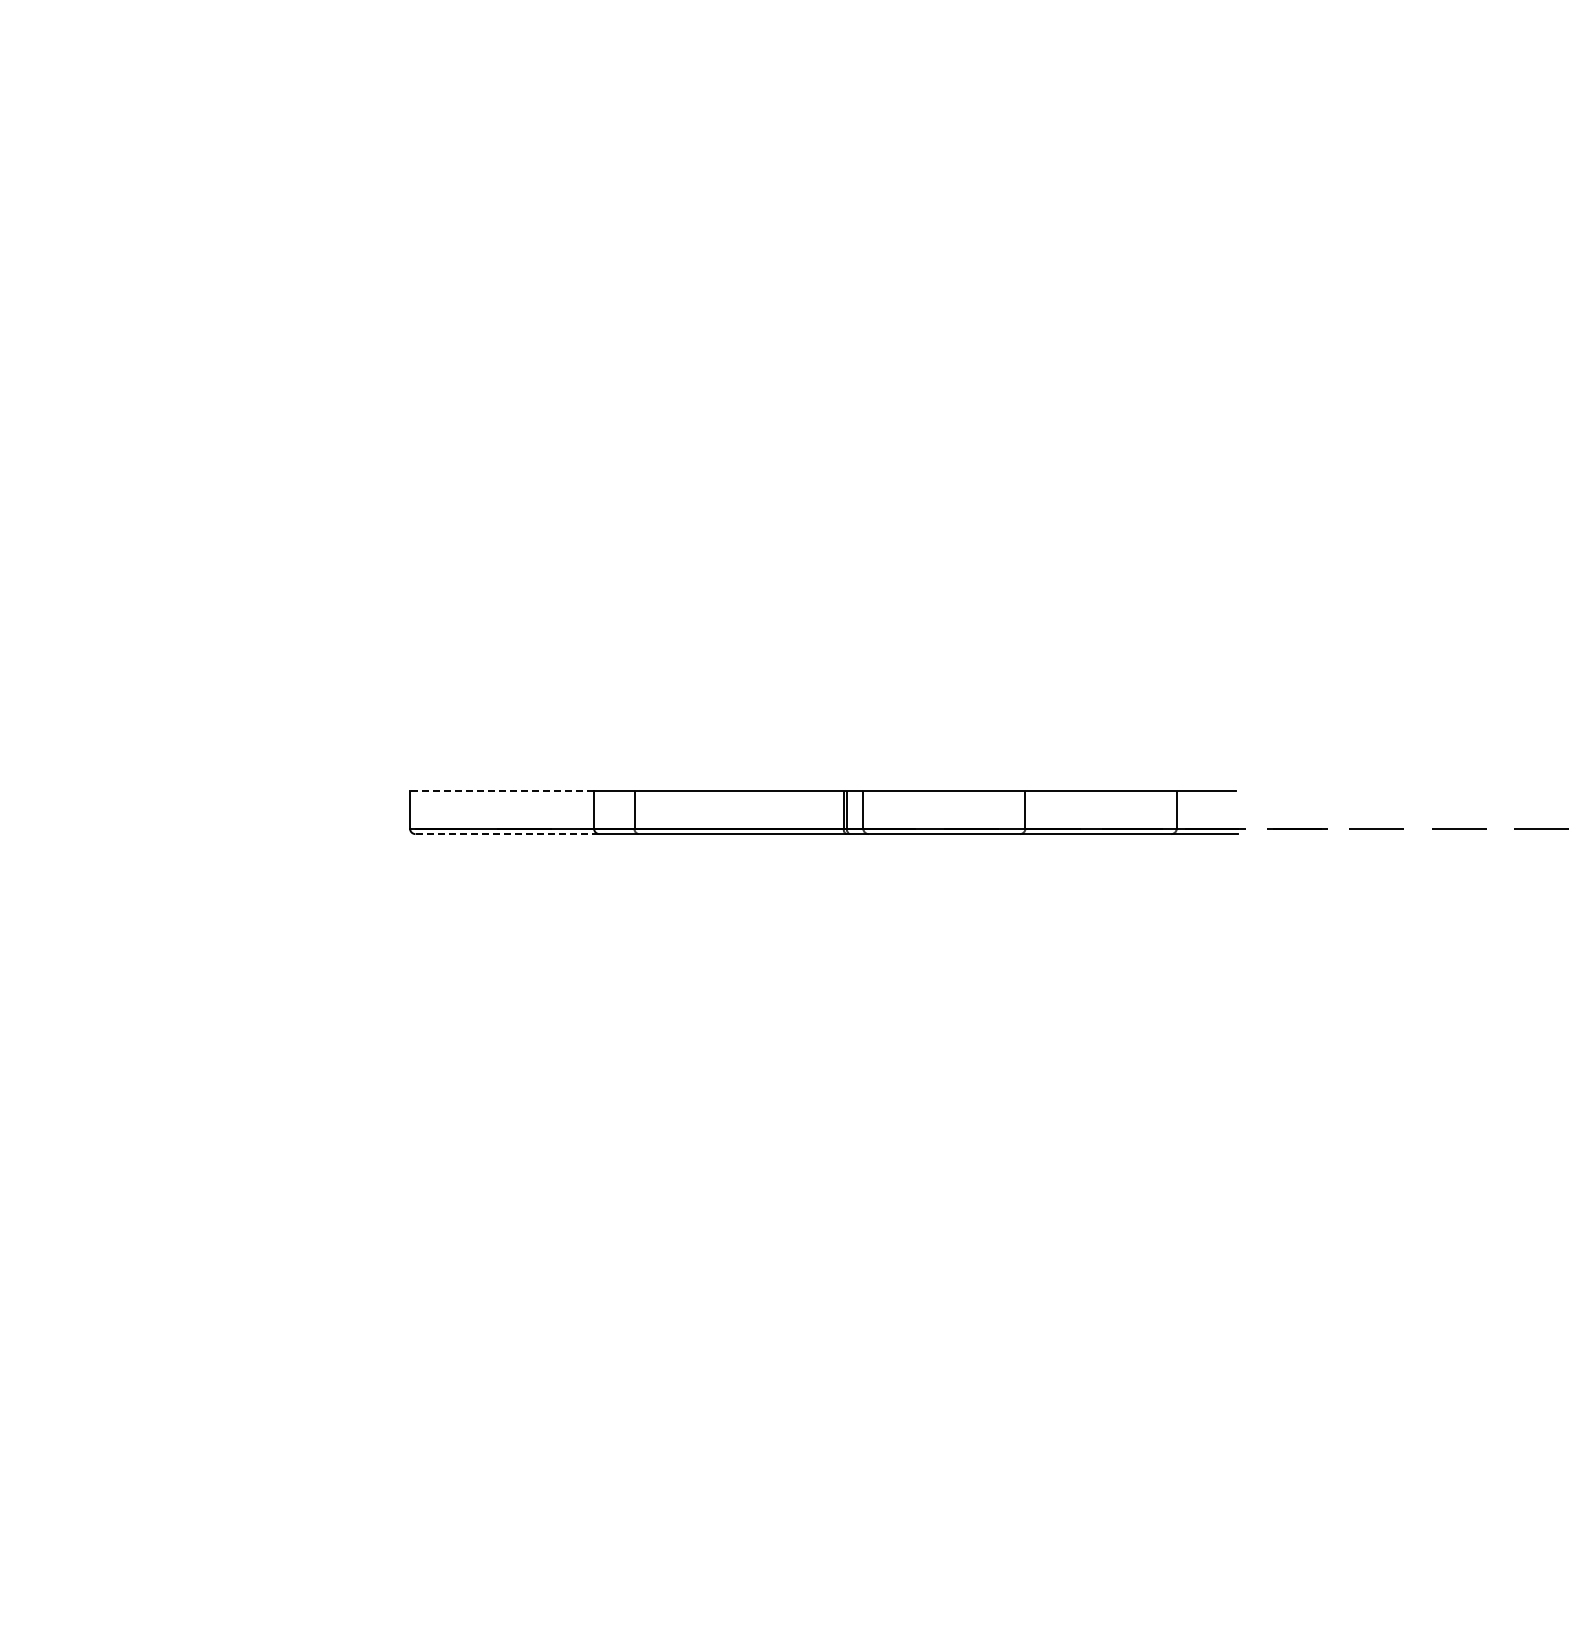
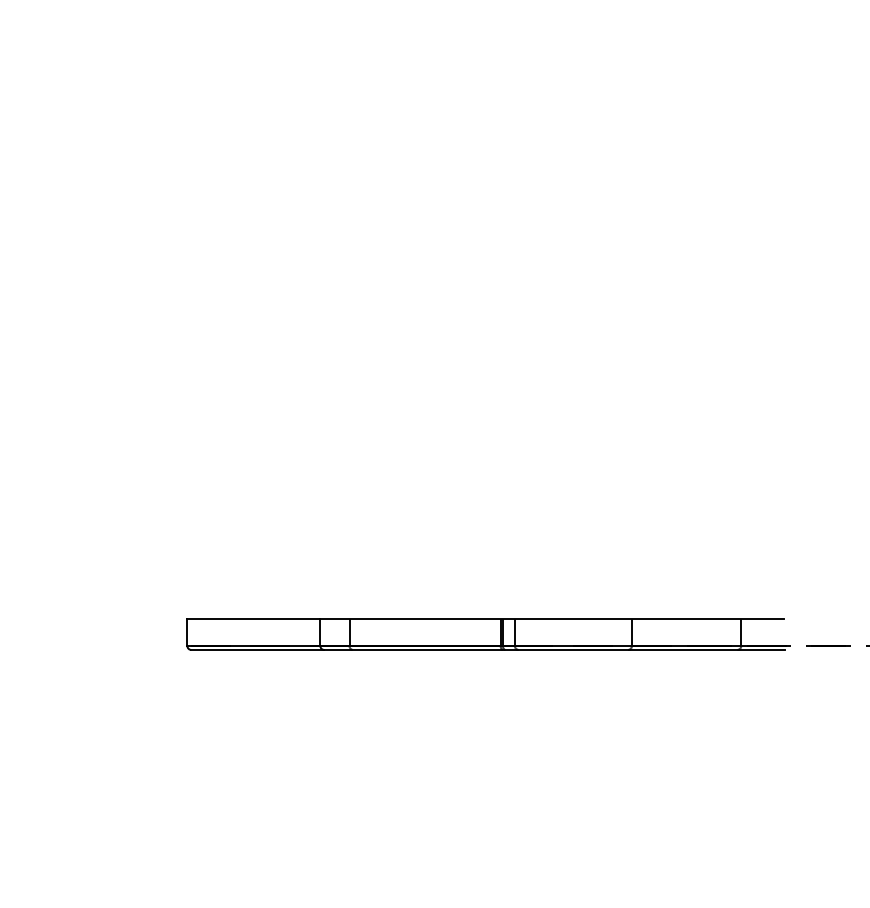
line: (501, 790) -> (253, 618), dashed -> solid
line: (506, 834) -> (257, 650), dashed -> solid

